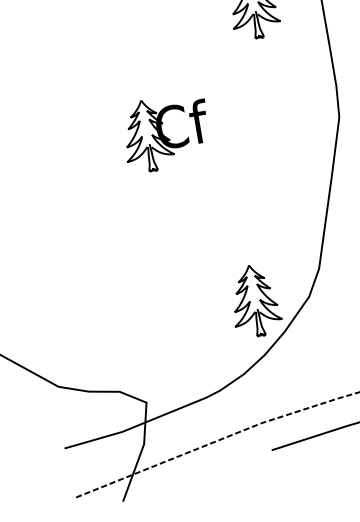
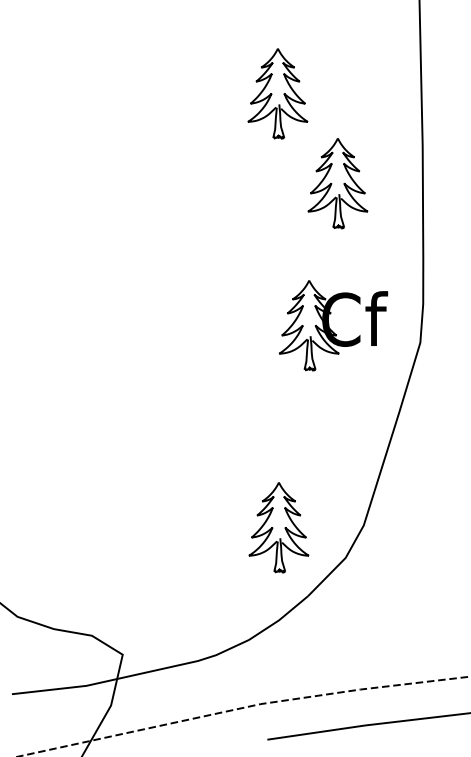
part: (166, 132) -> (333, 325), moved
part: (254, 300) -> (278, 527), moved

